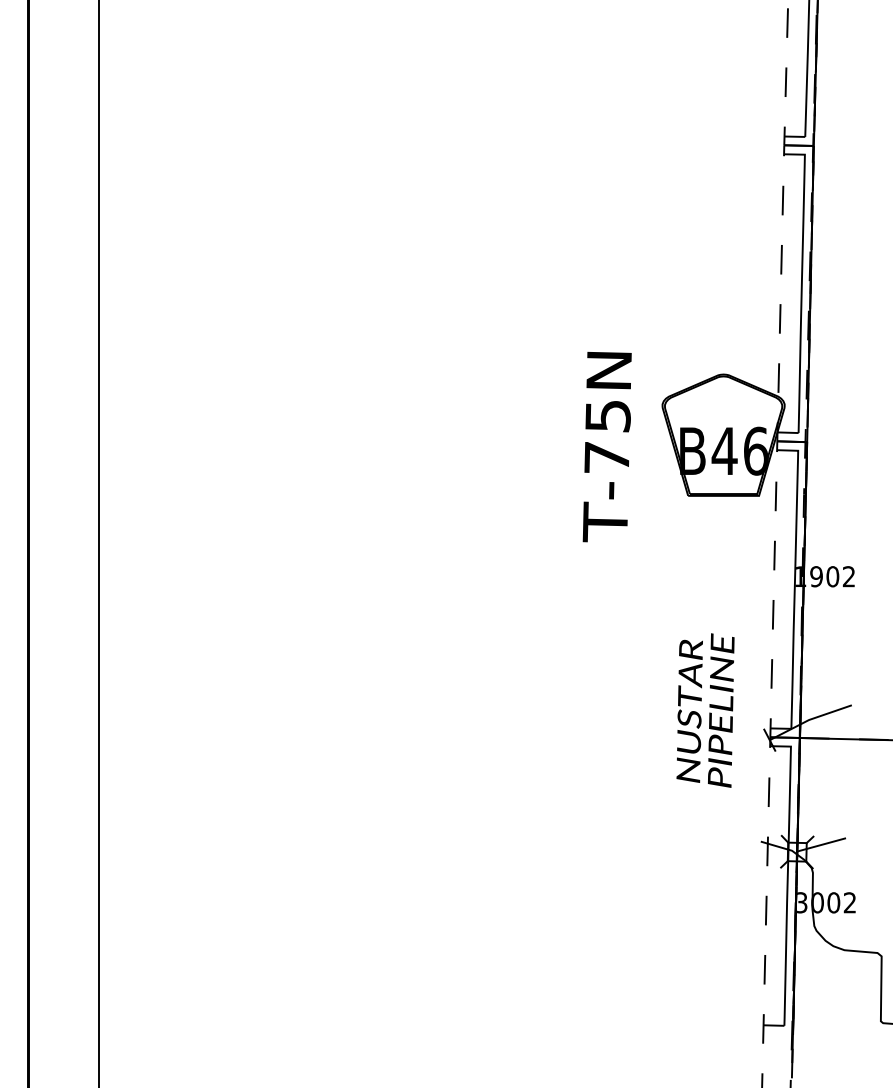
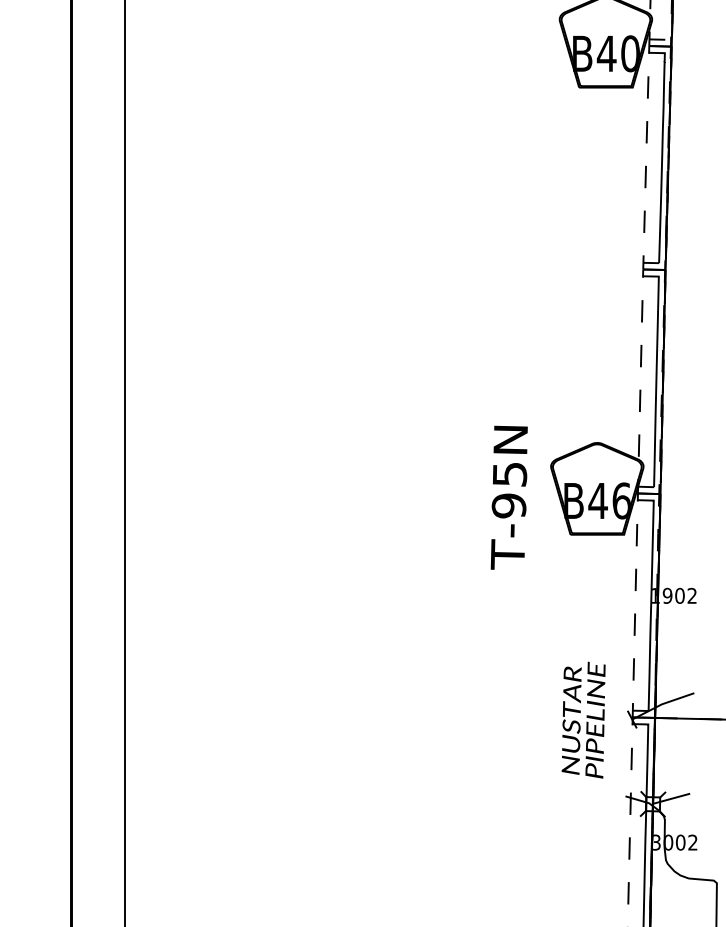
text: (606, 457) -> (508, 505), T-75N -> T-95N
text: (705, 709) -> (583, 719), moved

